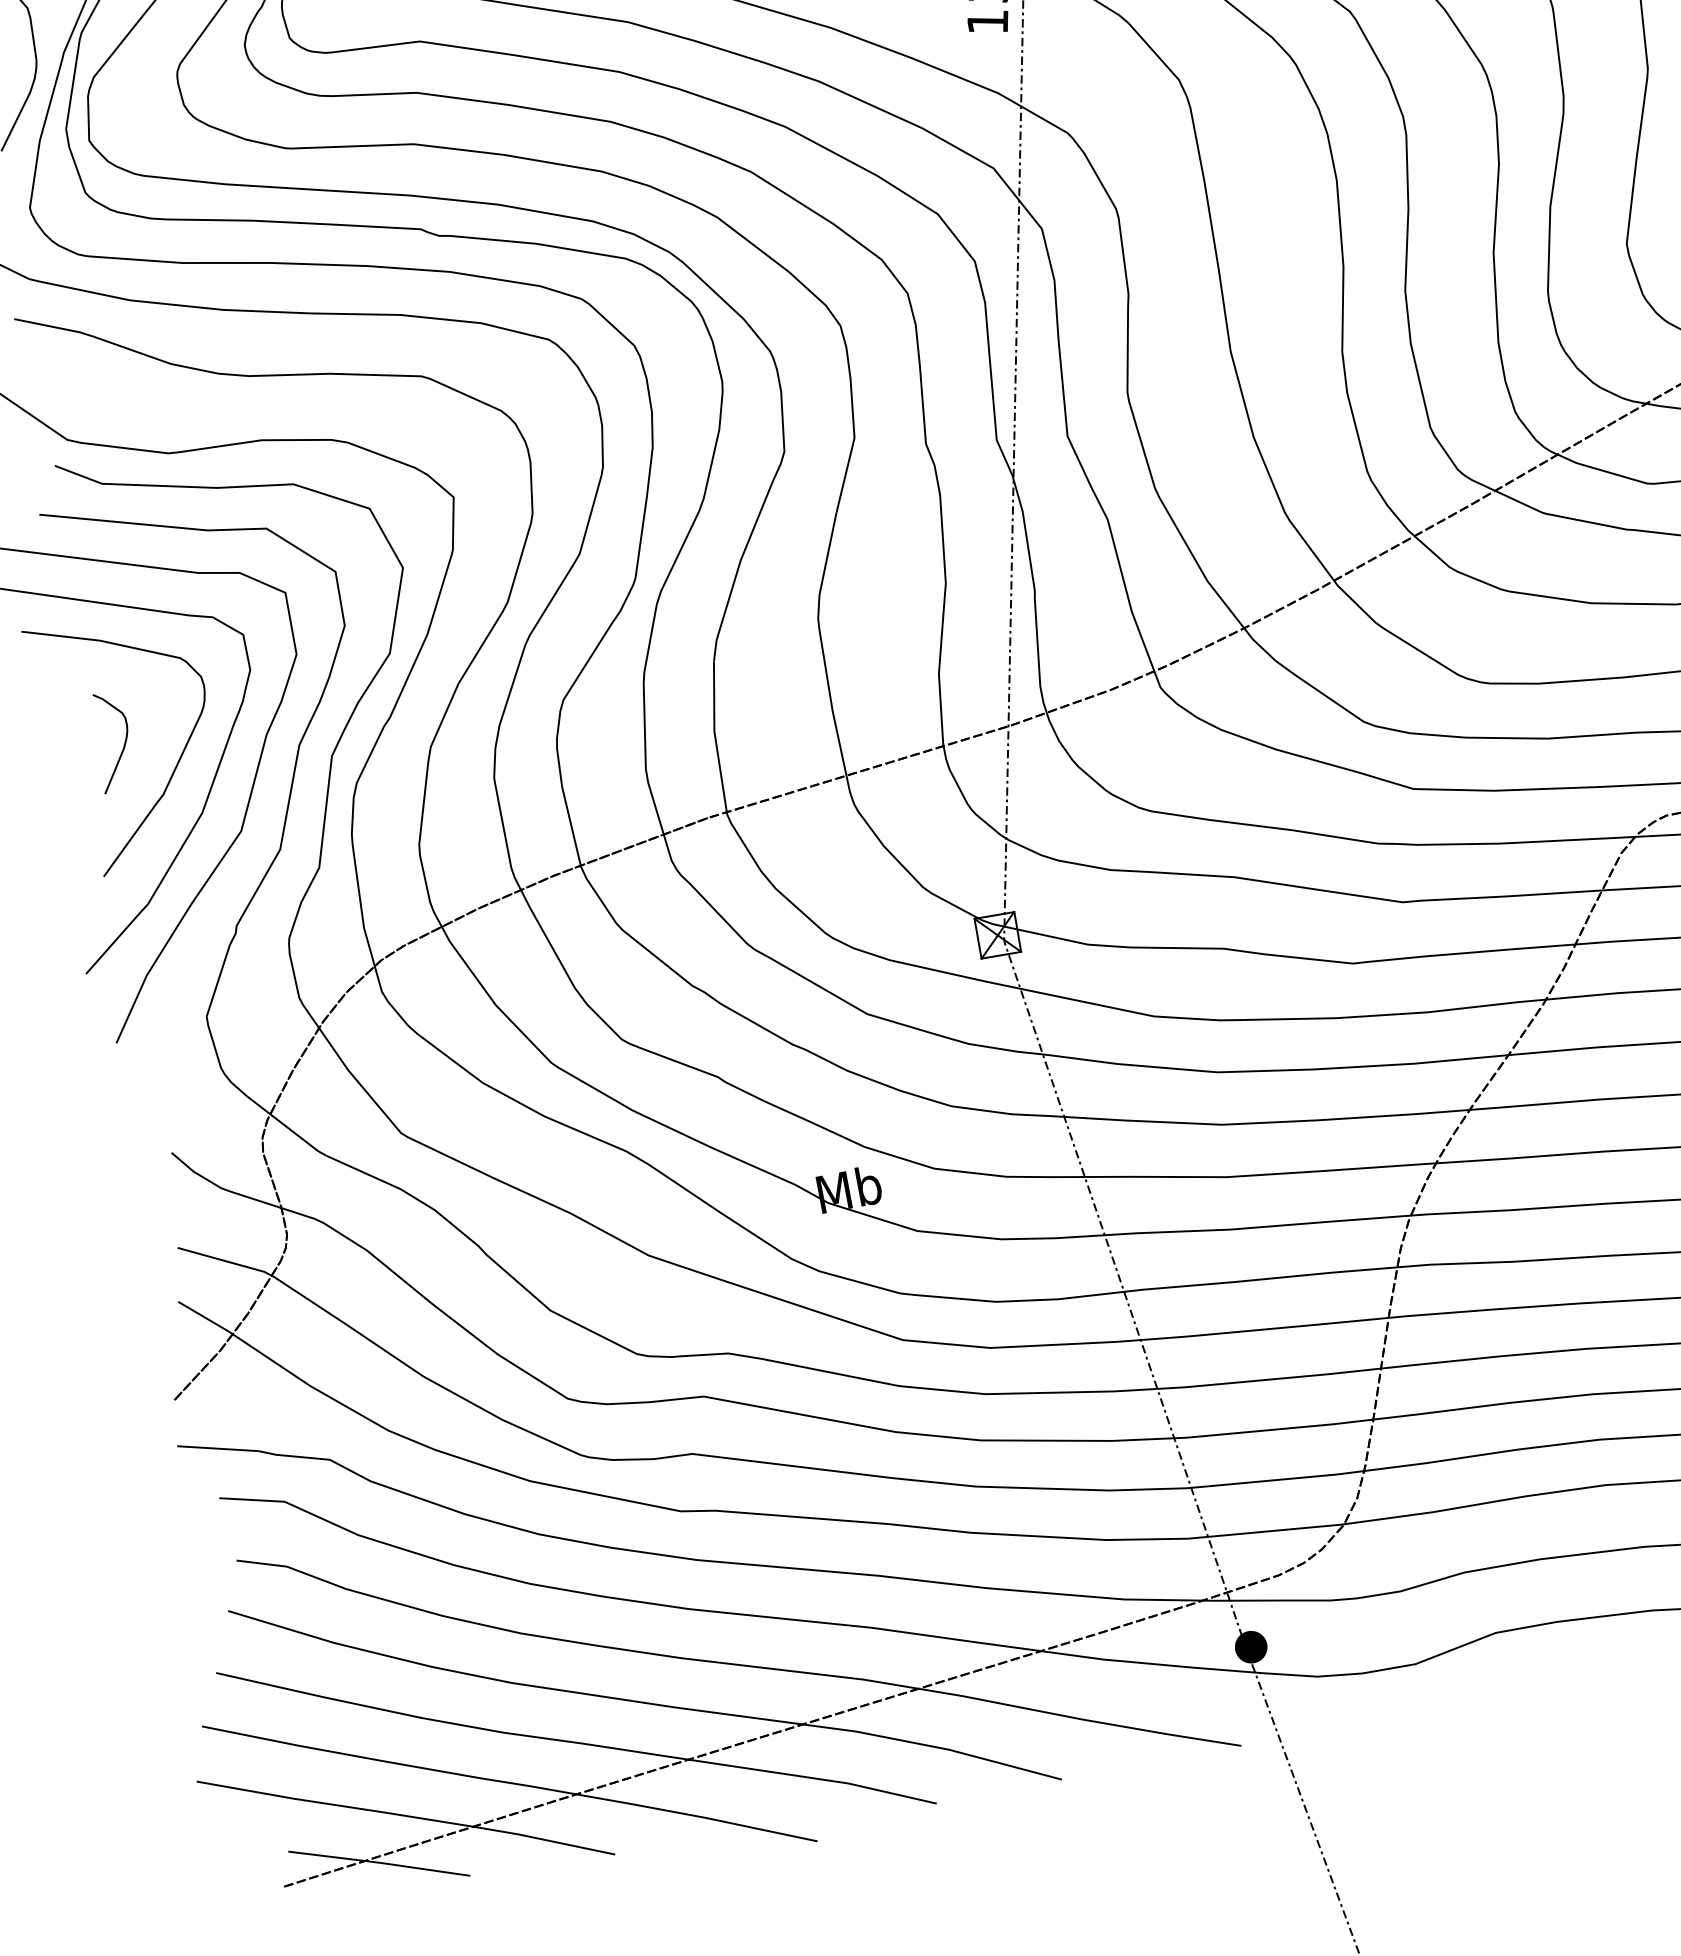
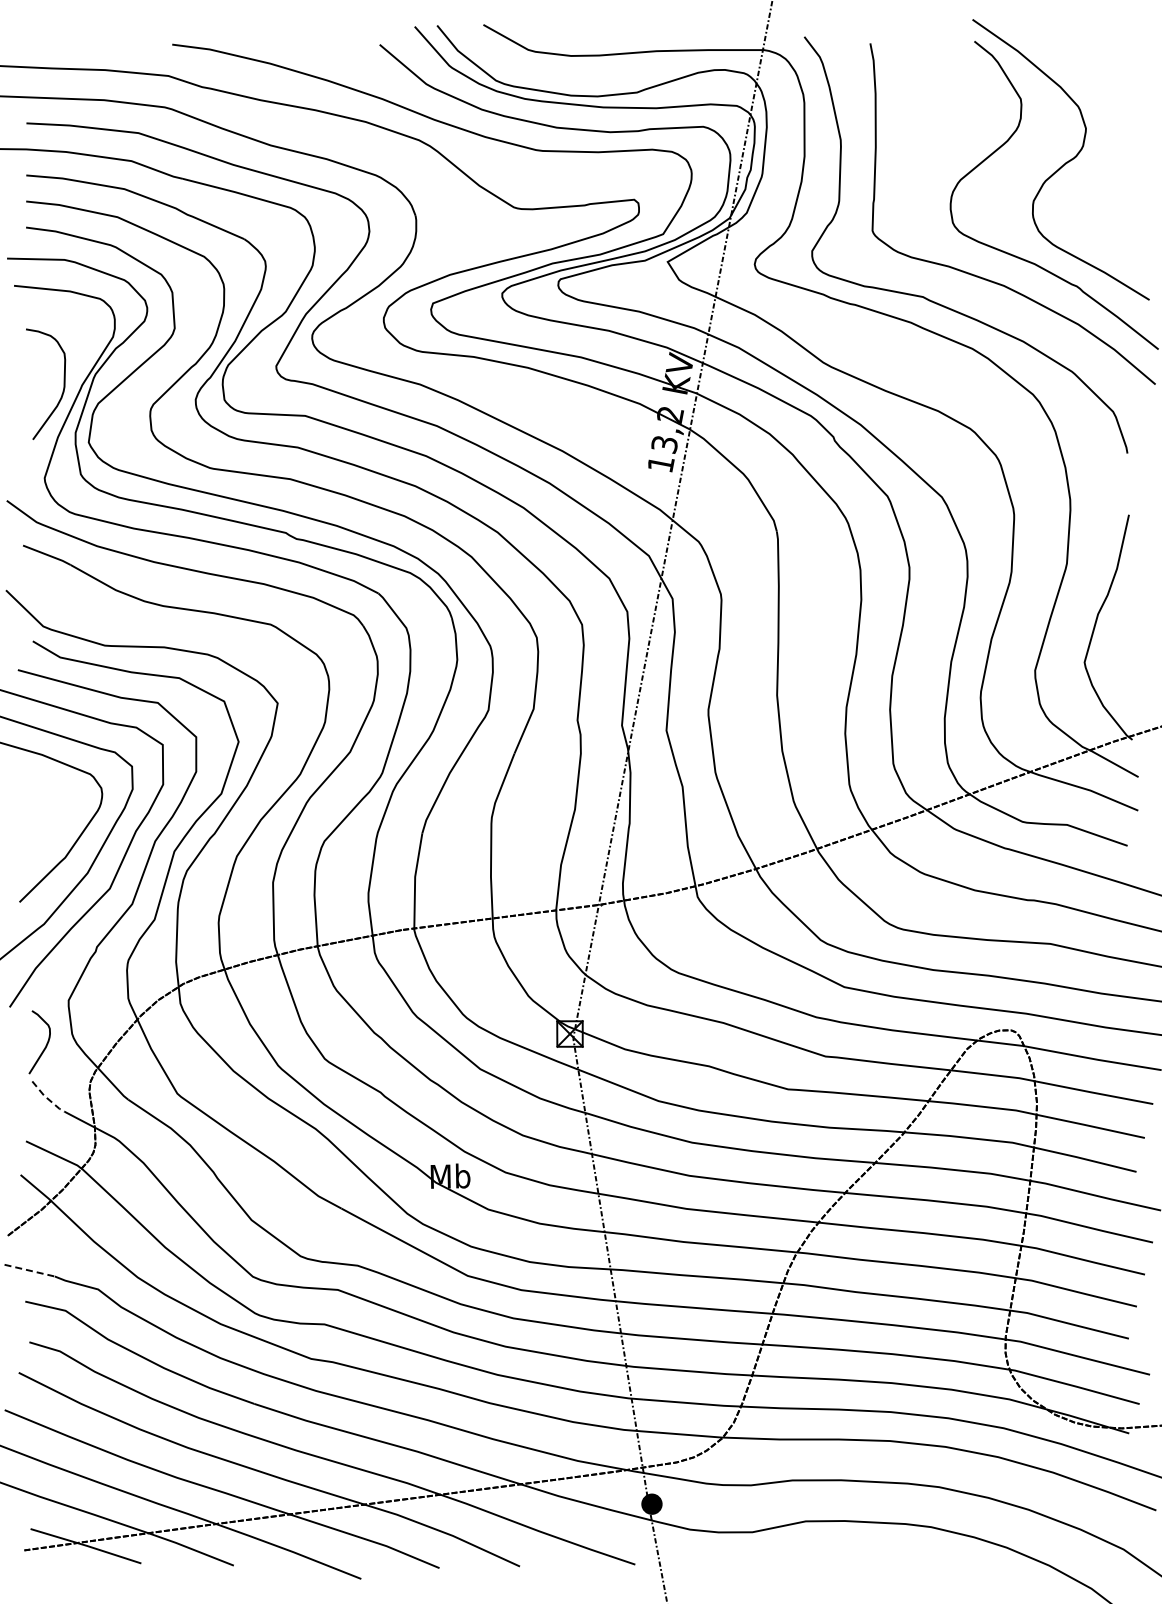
curve: (123, 745) -> (45, 1045), moved
line: (199, 1175) -> (47, 1098), solid -> dashed
line: (217, 1448) -> (29, 1270), solid -> dashed

